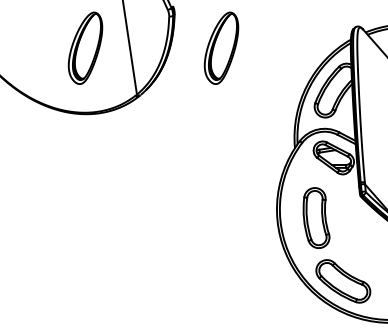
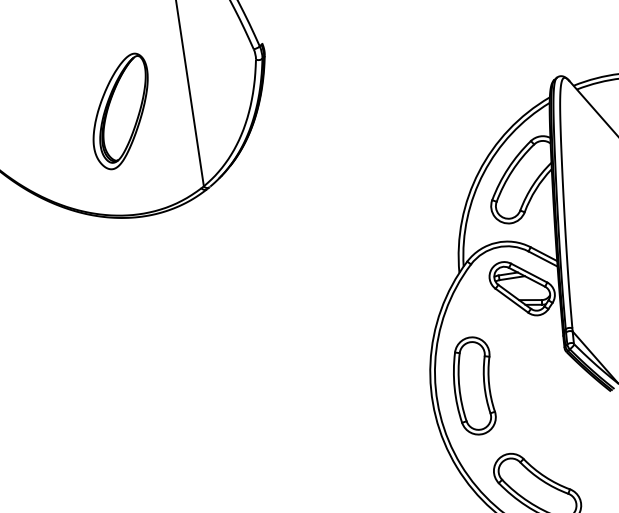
part: (221, 47) -> (340, 110), removed
part: (316, 217) -> (474, 385), moved

